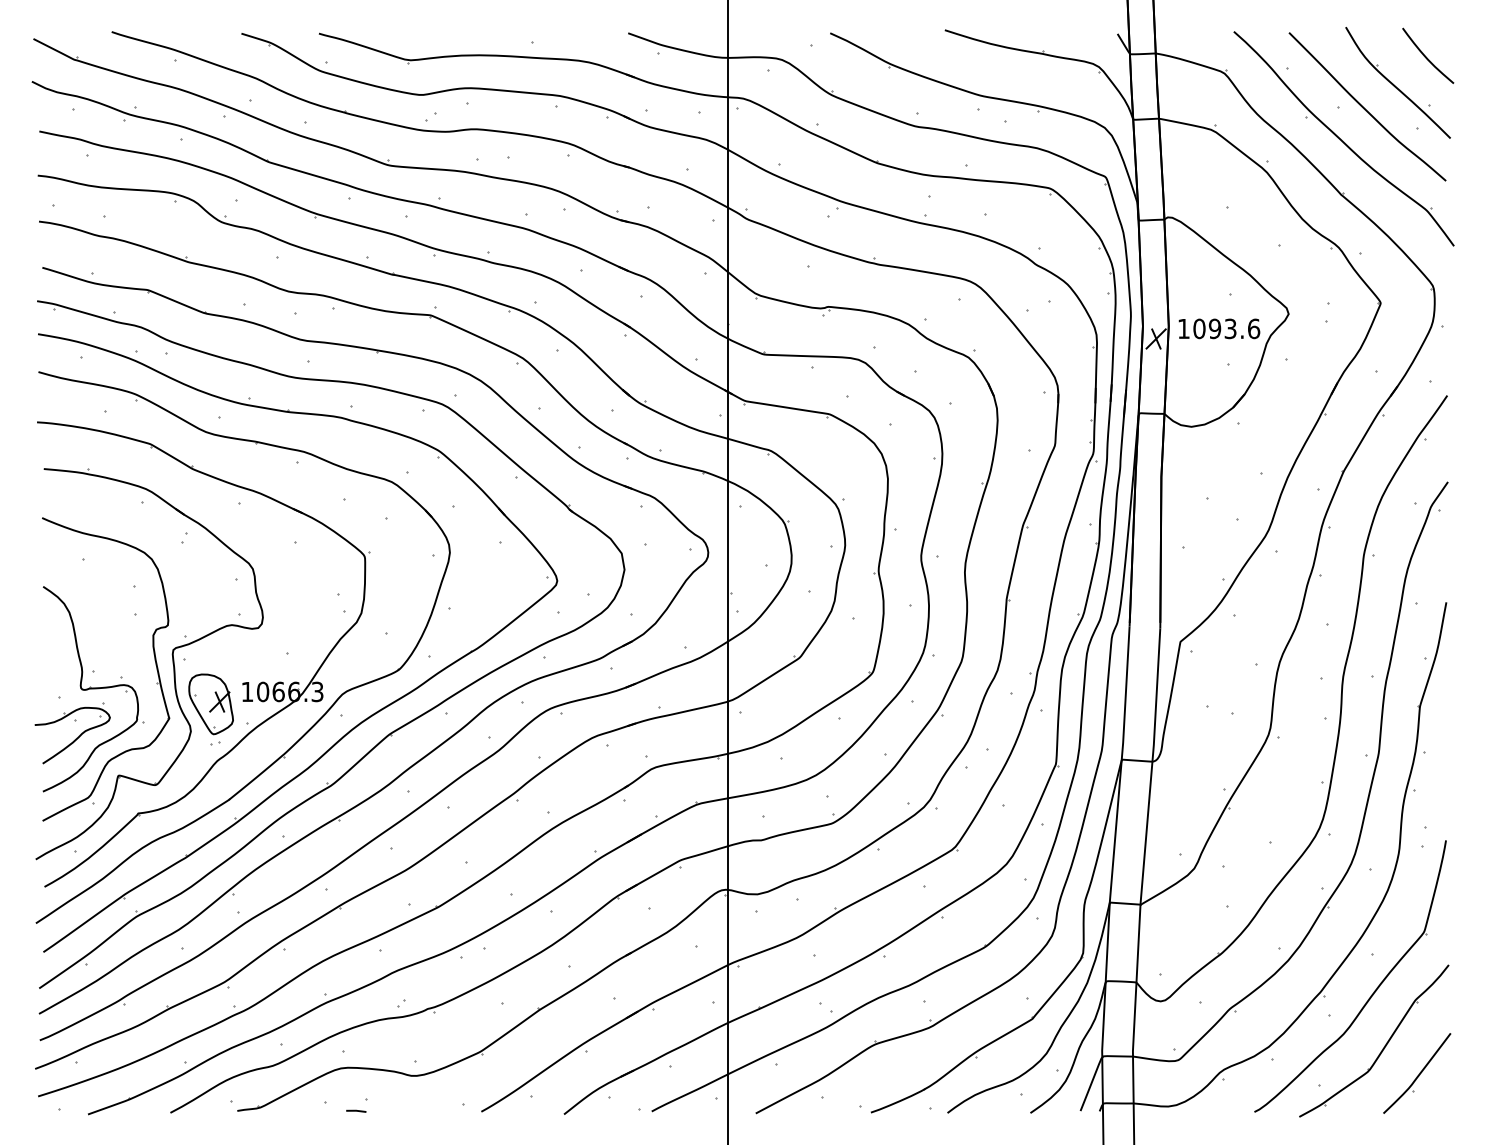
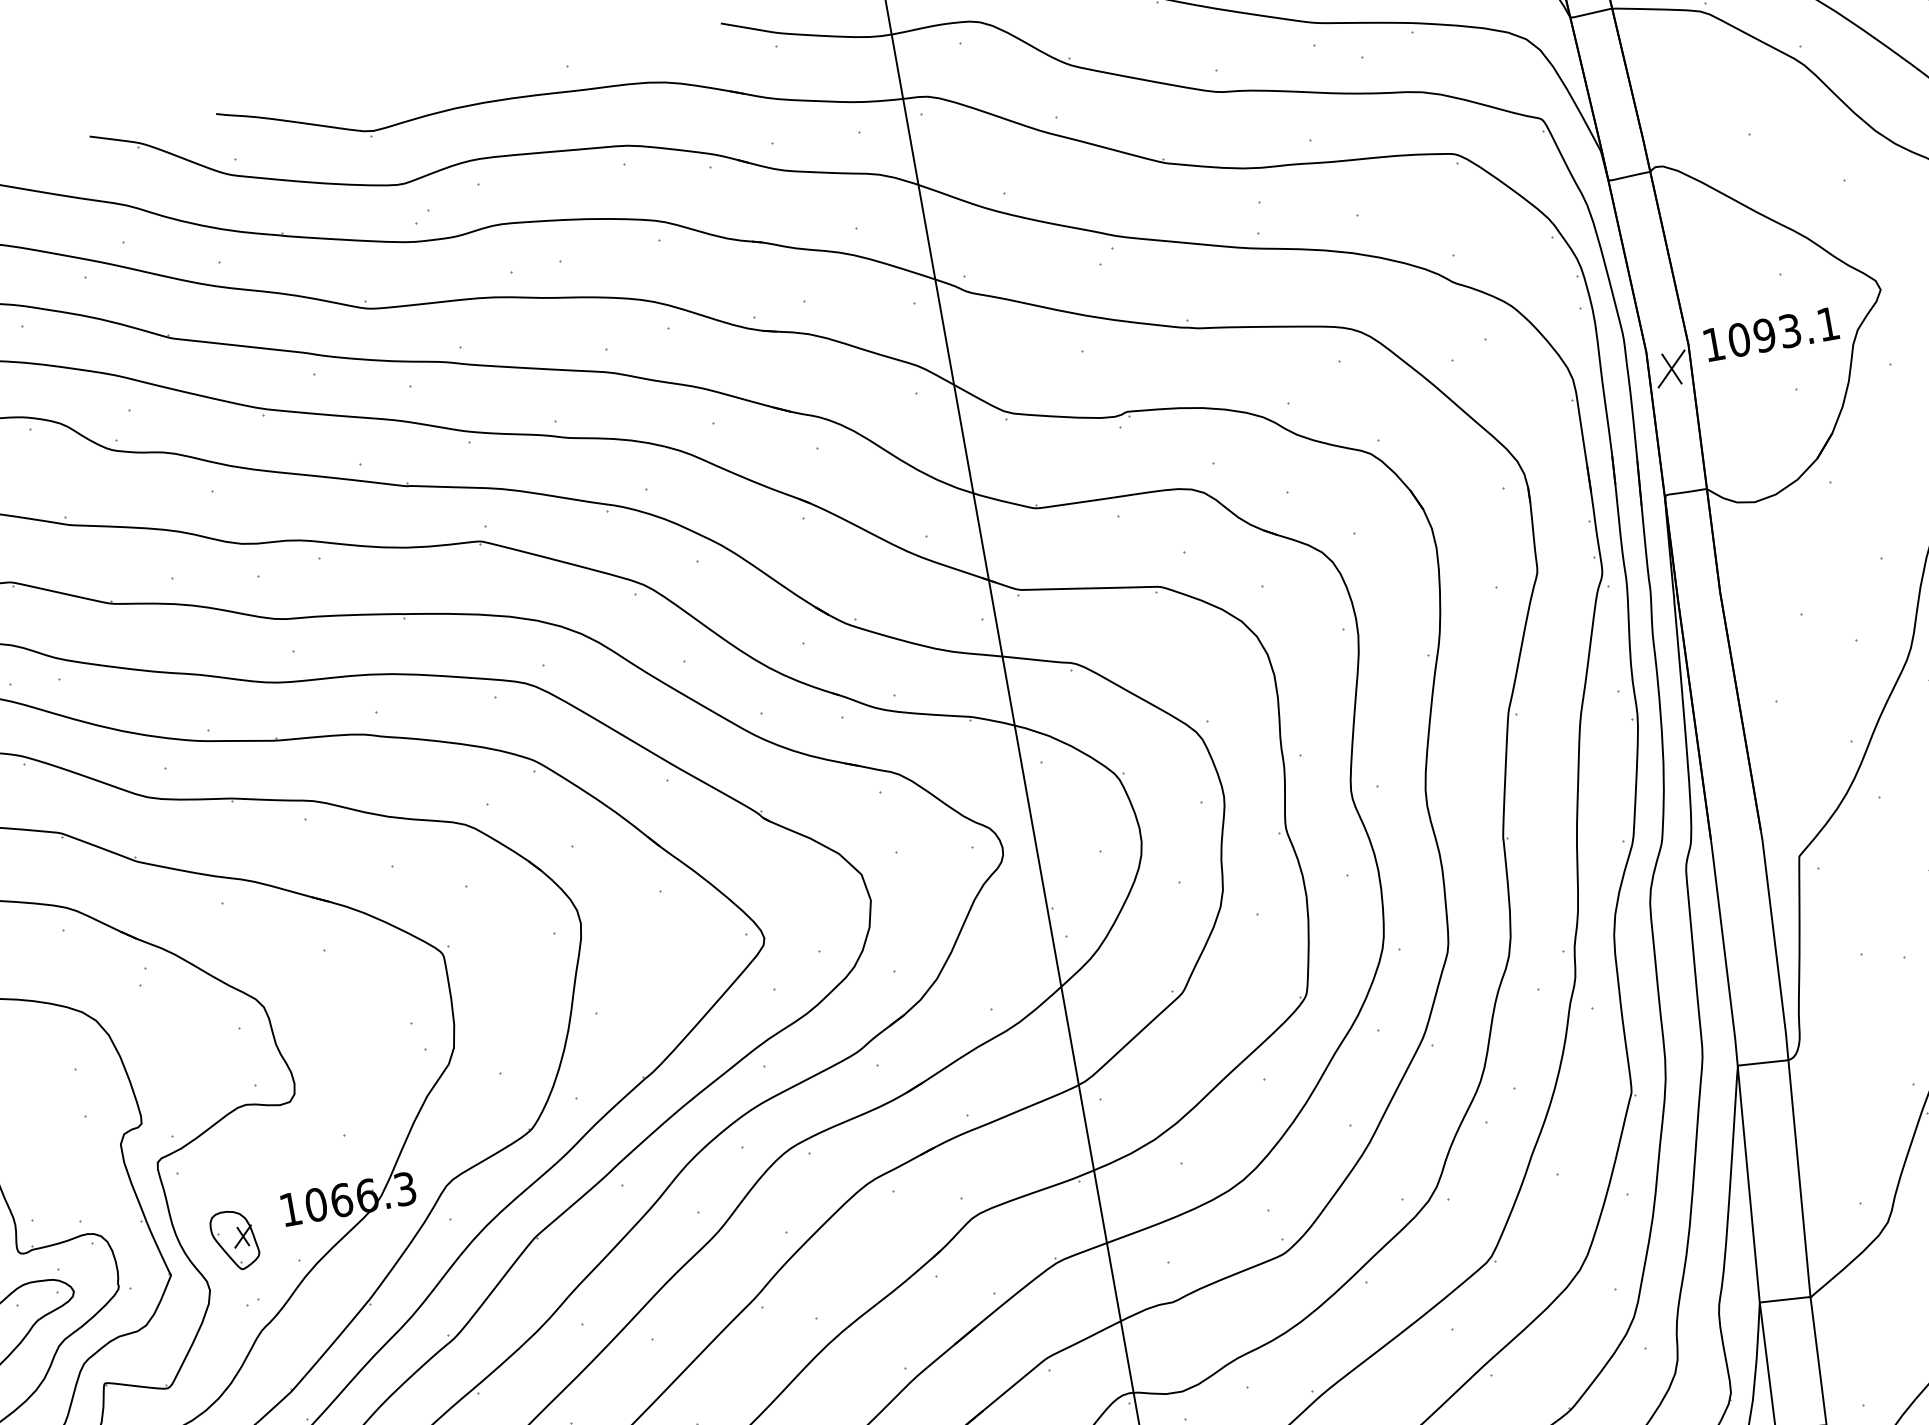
text: (1254, 328) -> (1829, 323), 1093.6 -> 1093.1
part: (210, 704) -> (234, 1240), size x0.6

